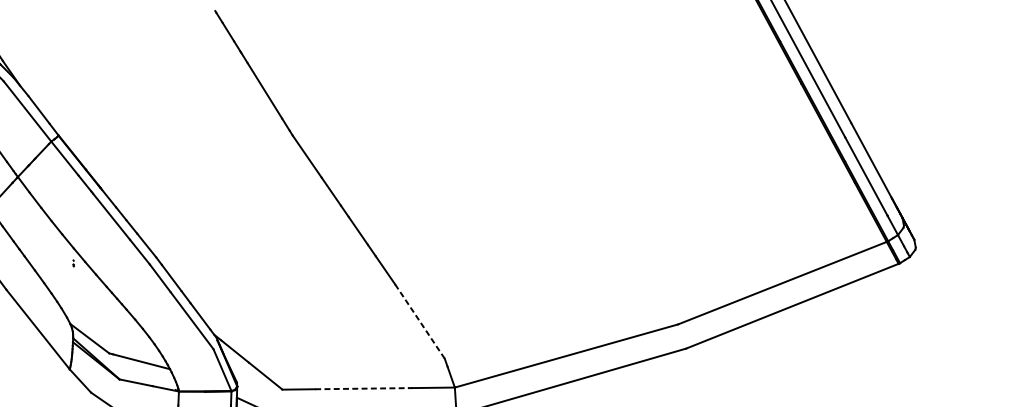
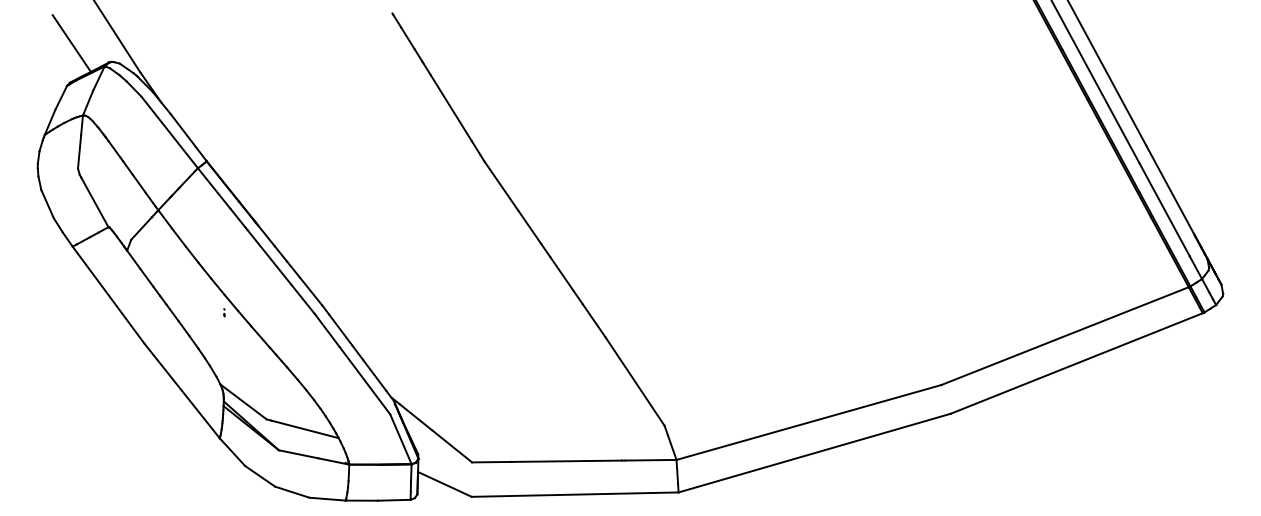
line: (420, 321) -> (635, 381), dashed -> solid
line: (362, 388) -> (566, 461), dashed -> solid

